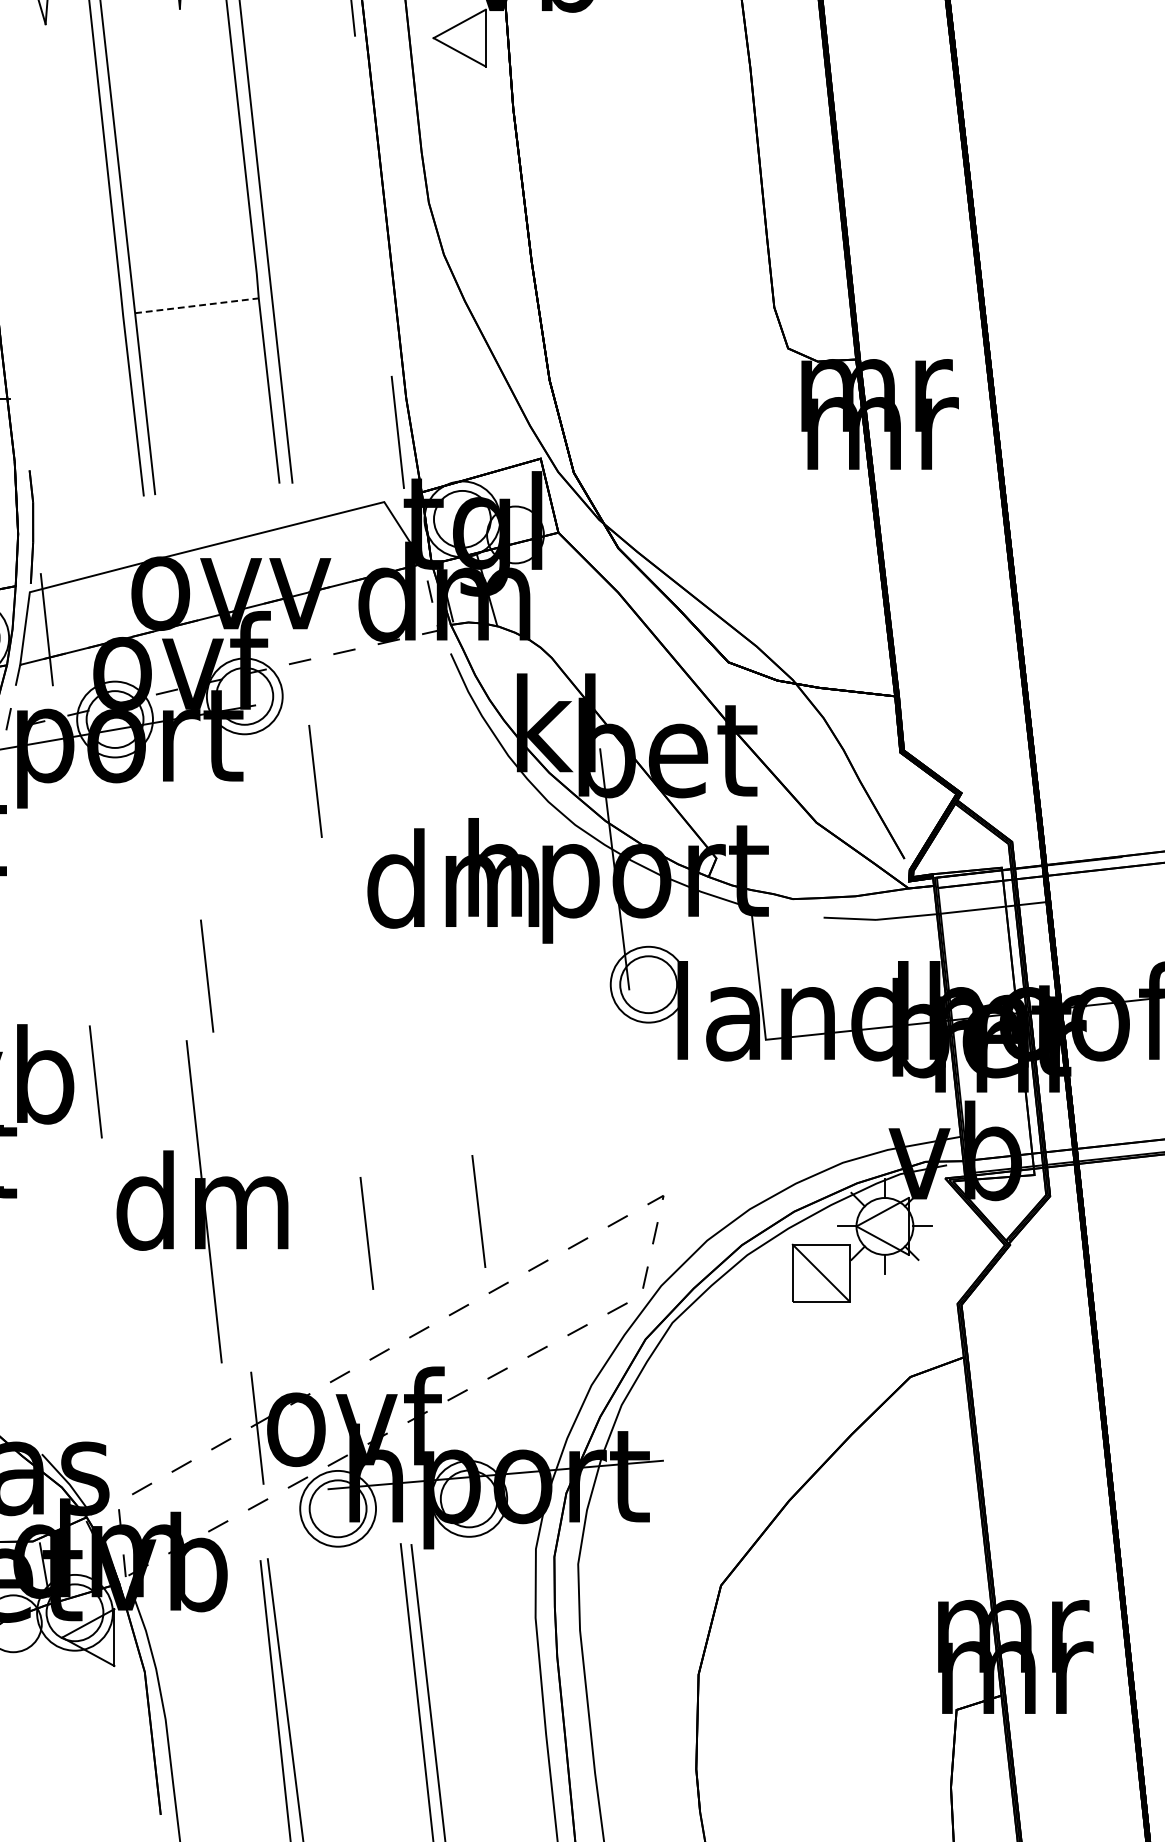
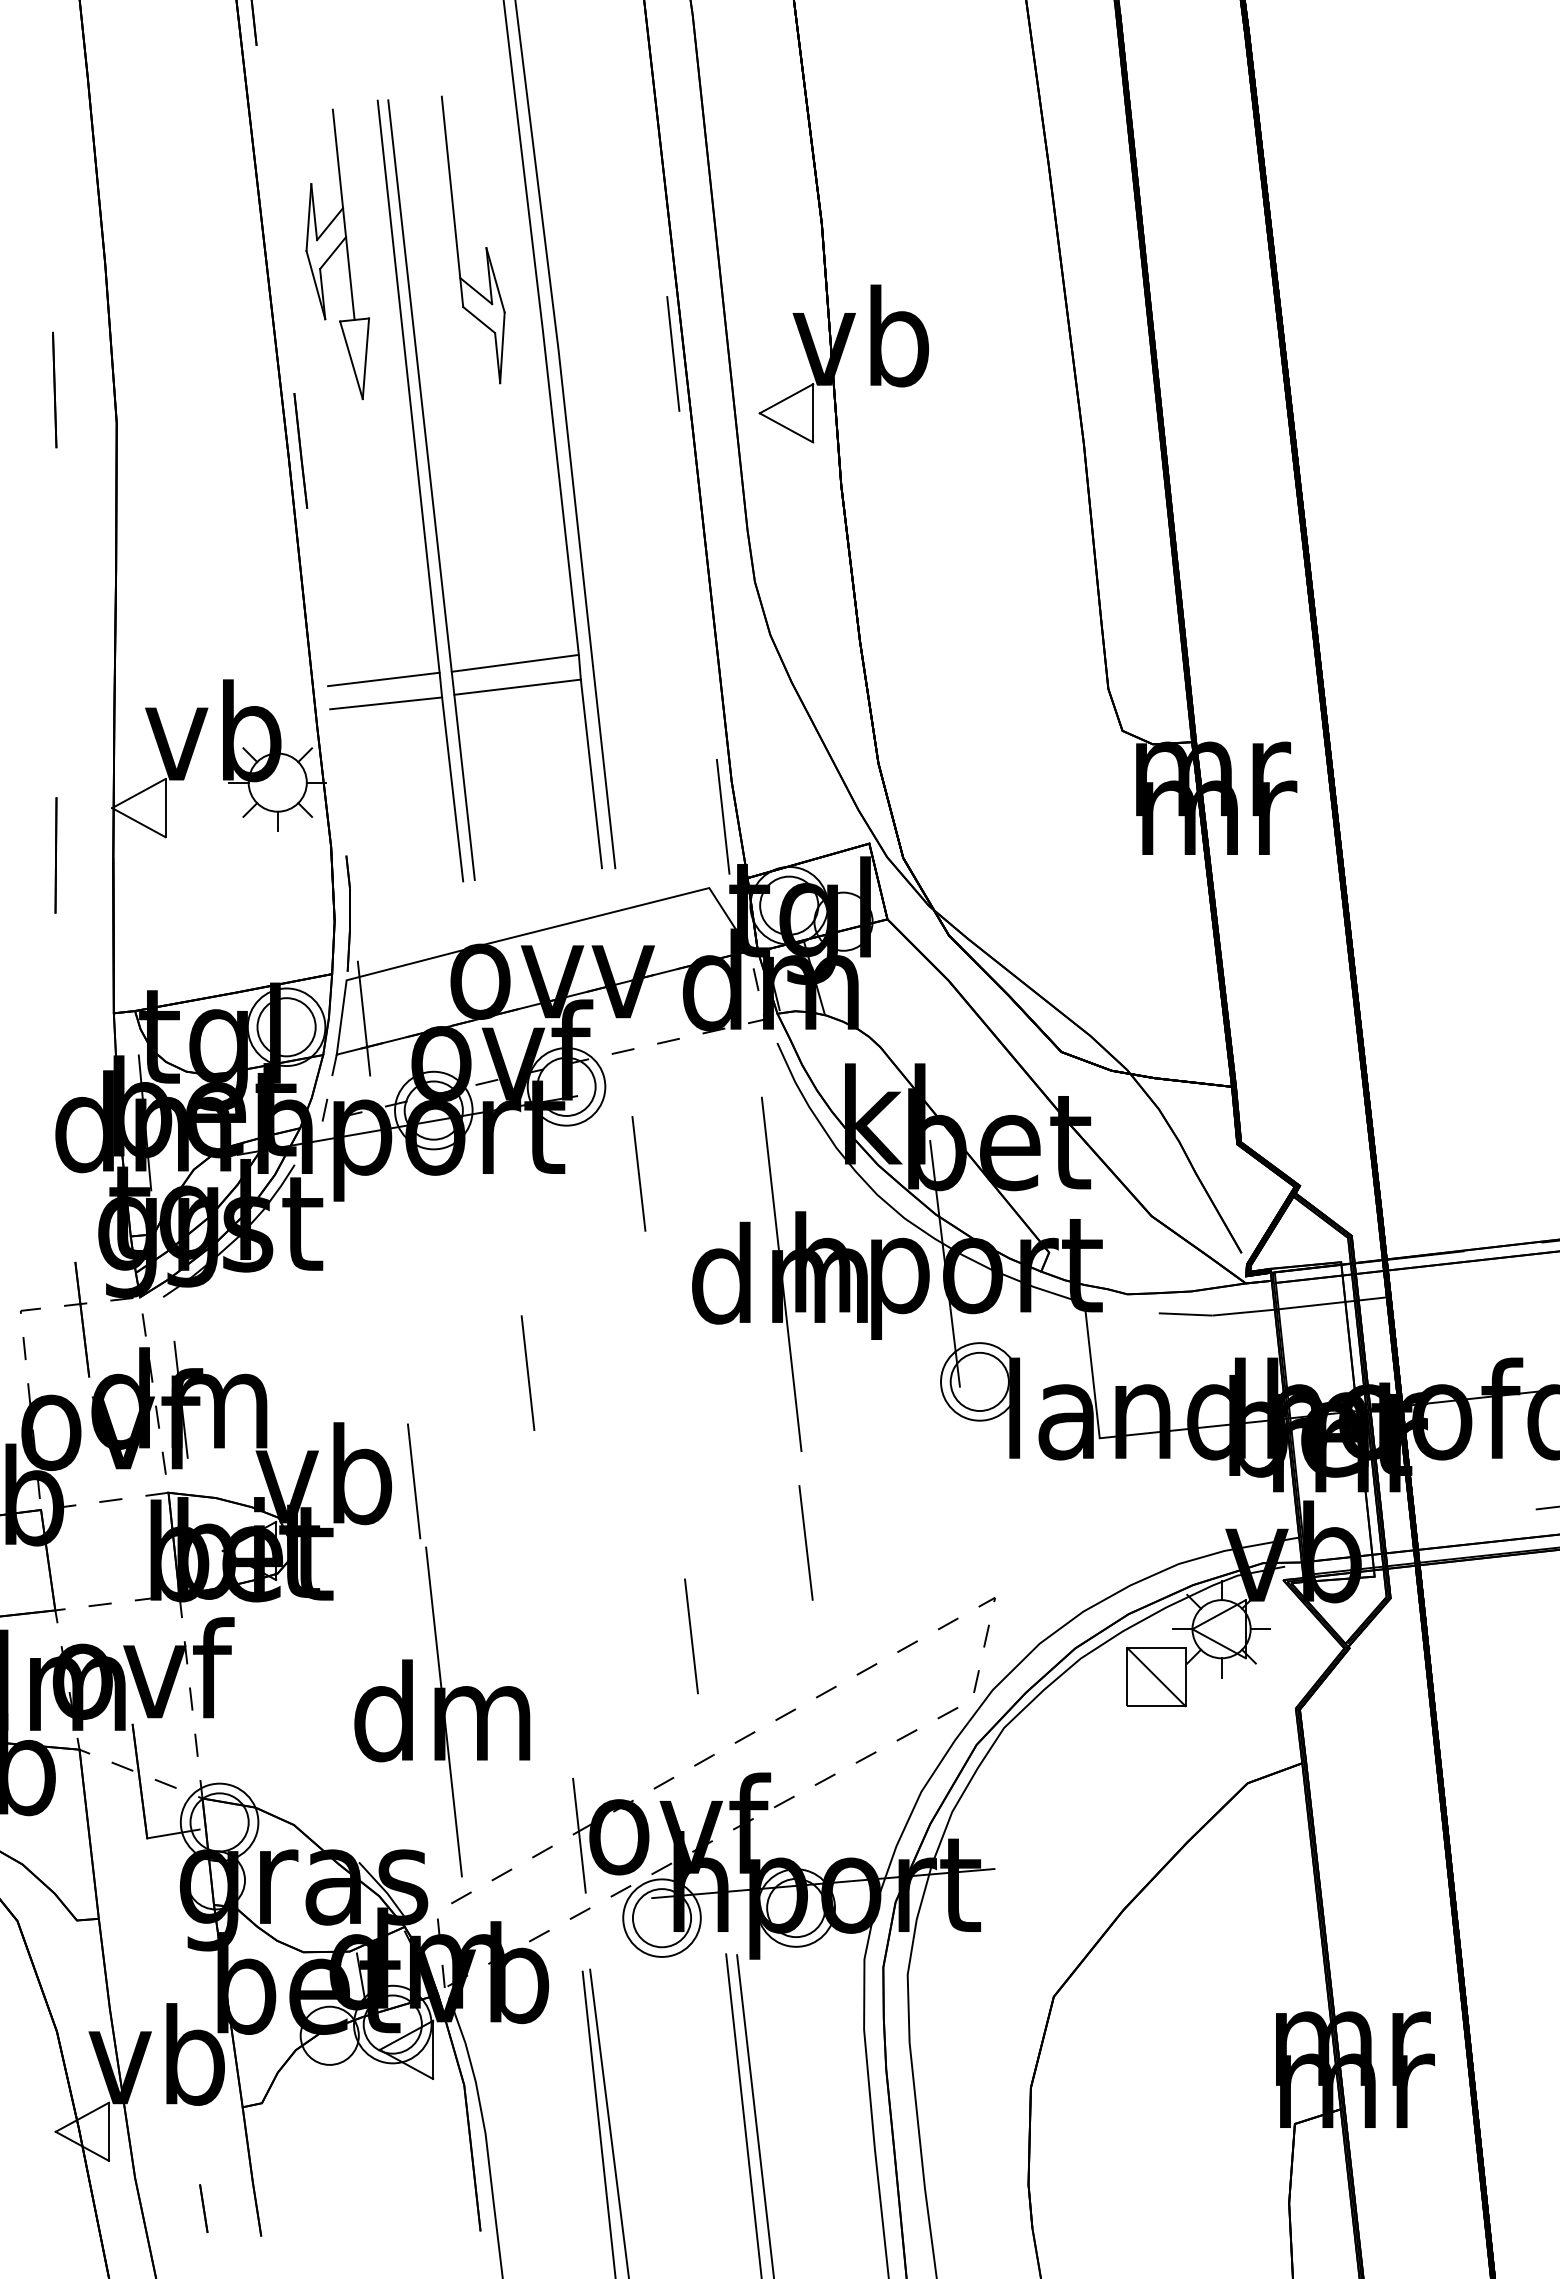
line: (193, 281) -> (514, 662), added
line: (65, 298) -> (383, 679), added
line: (196, 306) -> (517, 687), dashed -> solid
line: (68, 321) -> (386, 703), added
line: (454, 879) -> (781, 1274), added
part: (202, 1201) -> (442, 1711), moved
line: (478, 1211) -> (805, 1542), moved

